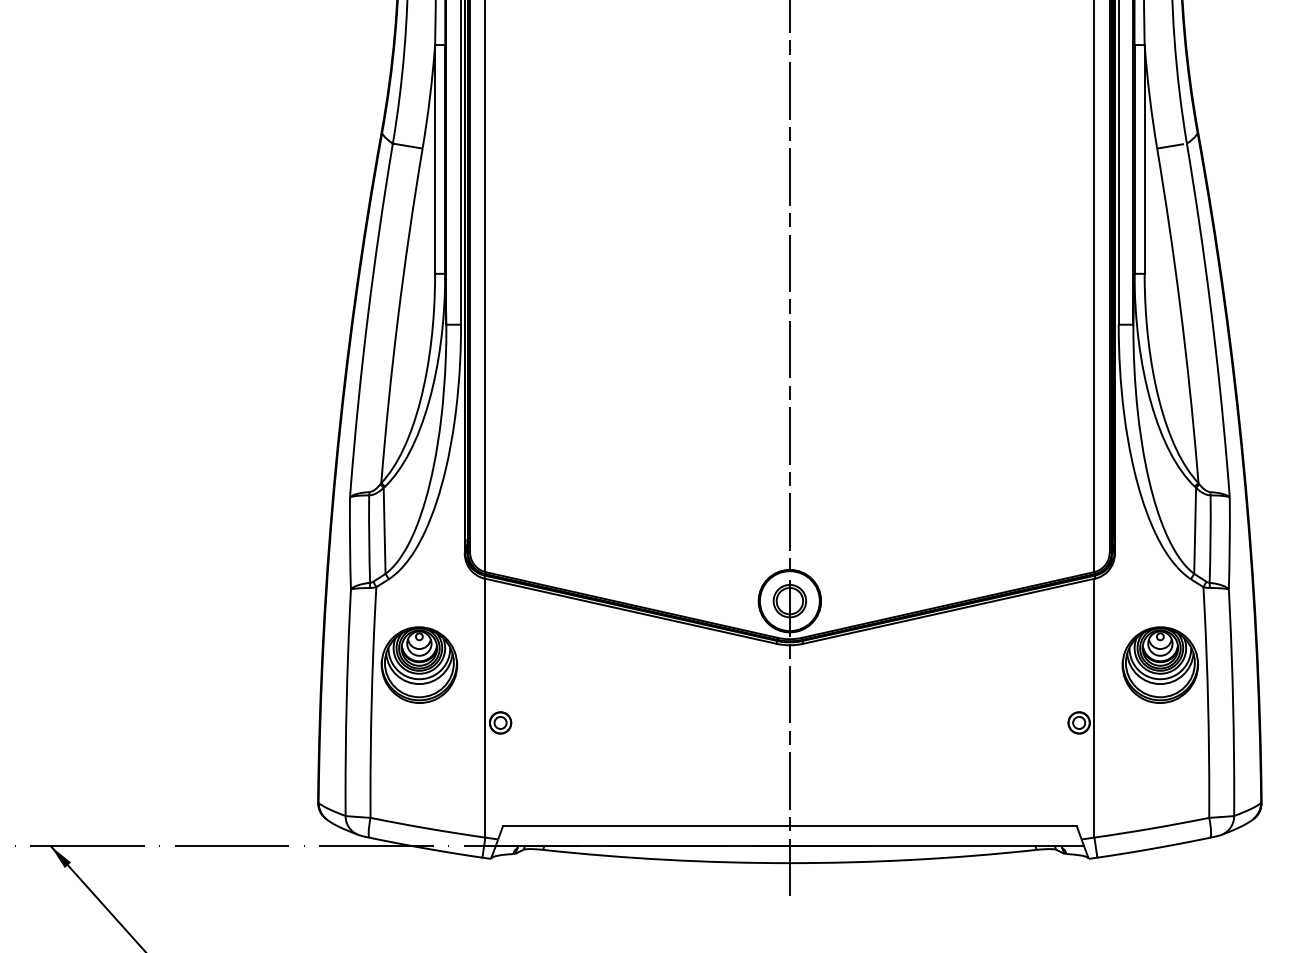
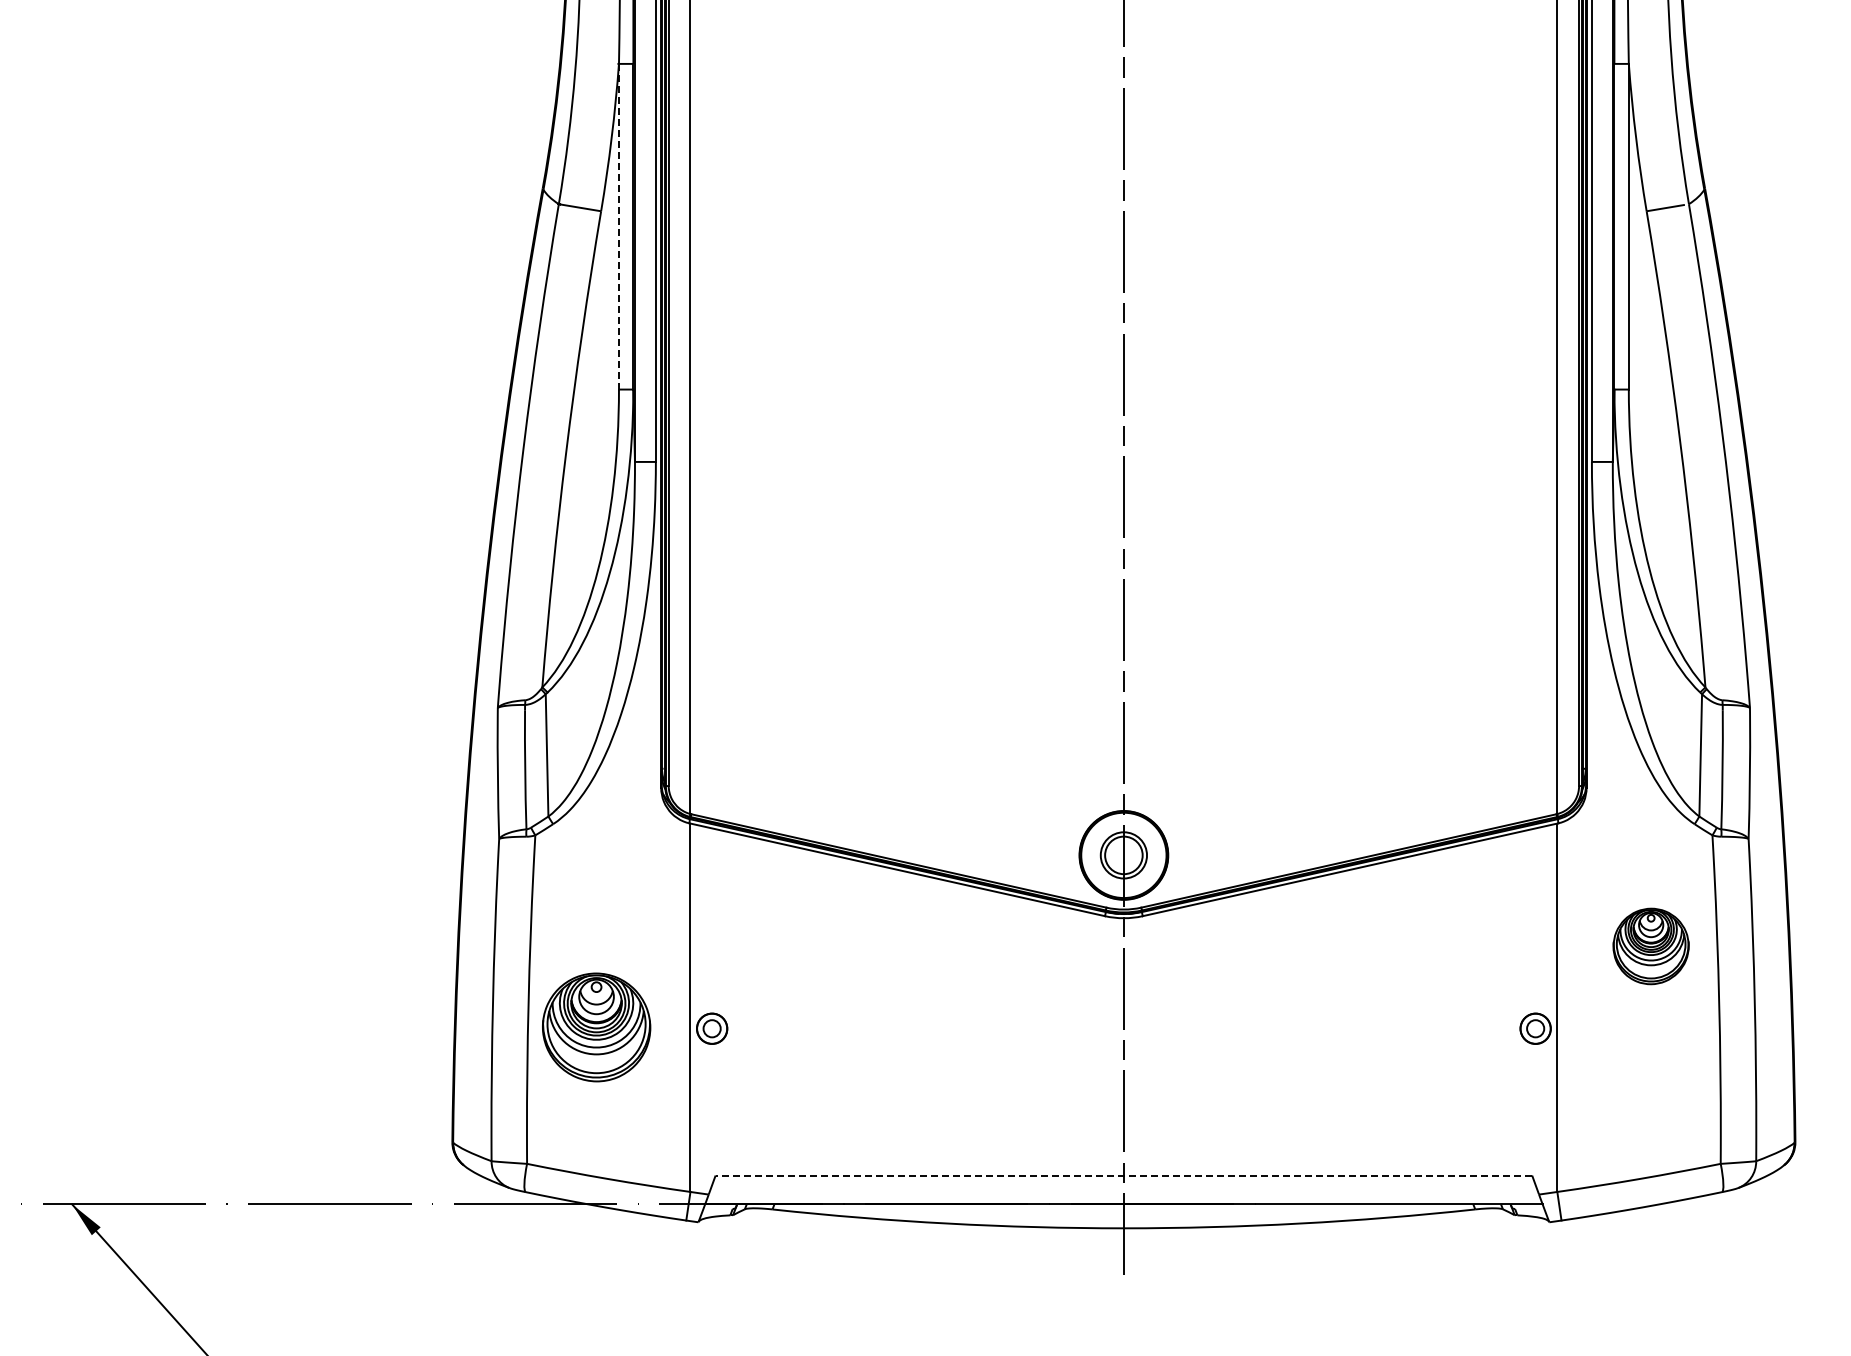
line: (434, 159) -> (618, 226), solid -> dashed
part: (419, 665) -> (596, 1027), moved
part: (1159, 665) -> (1650, 946), size x0.7
line: (789, 826) -> (1123, 1175), solid -> dashed

